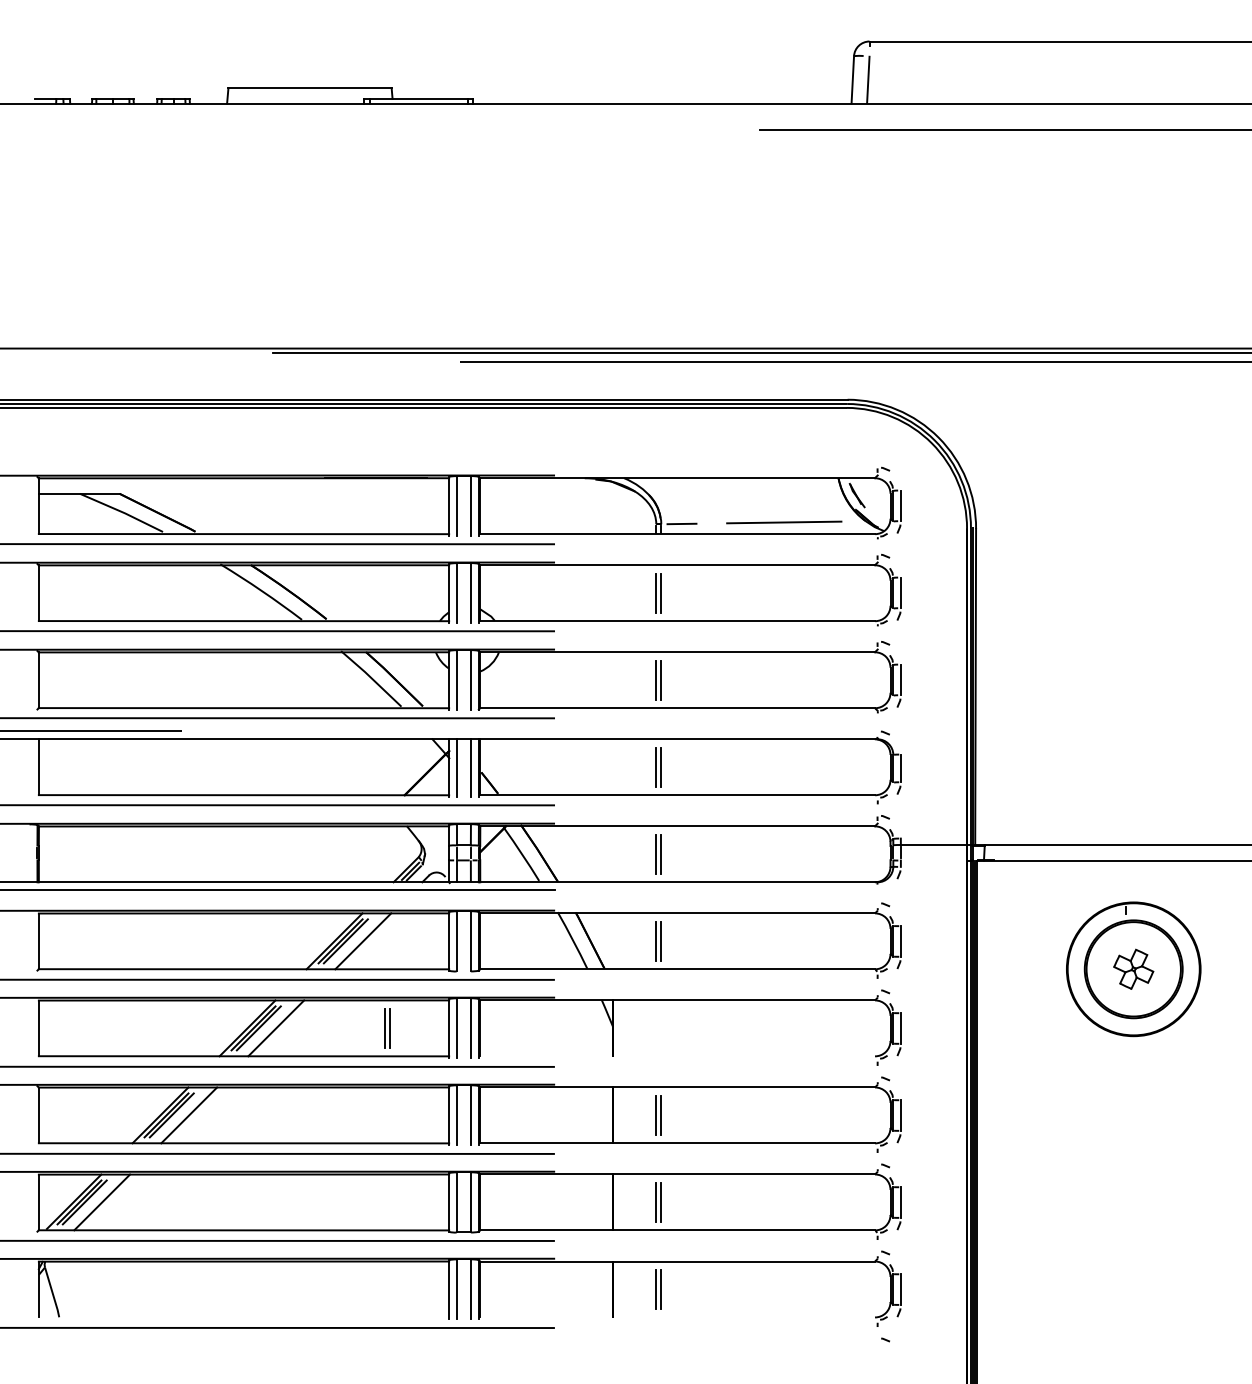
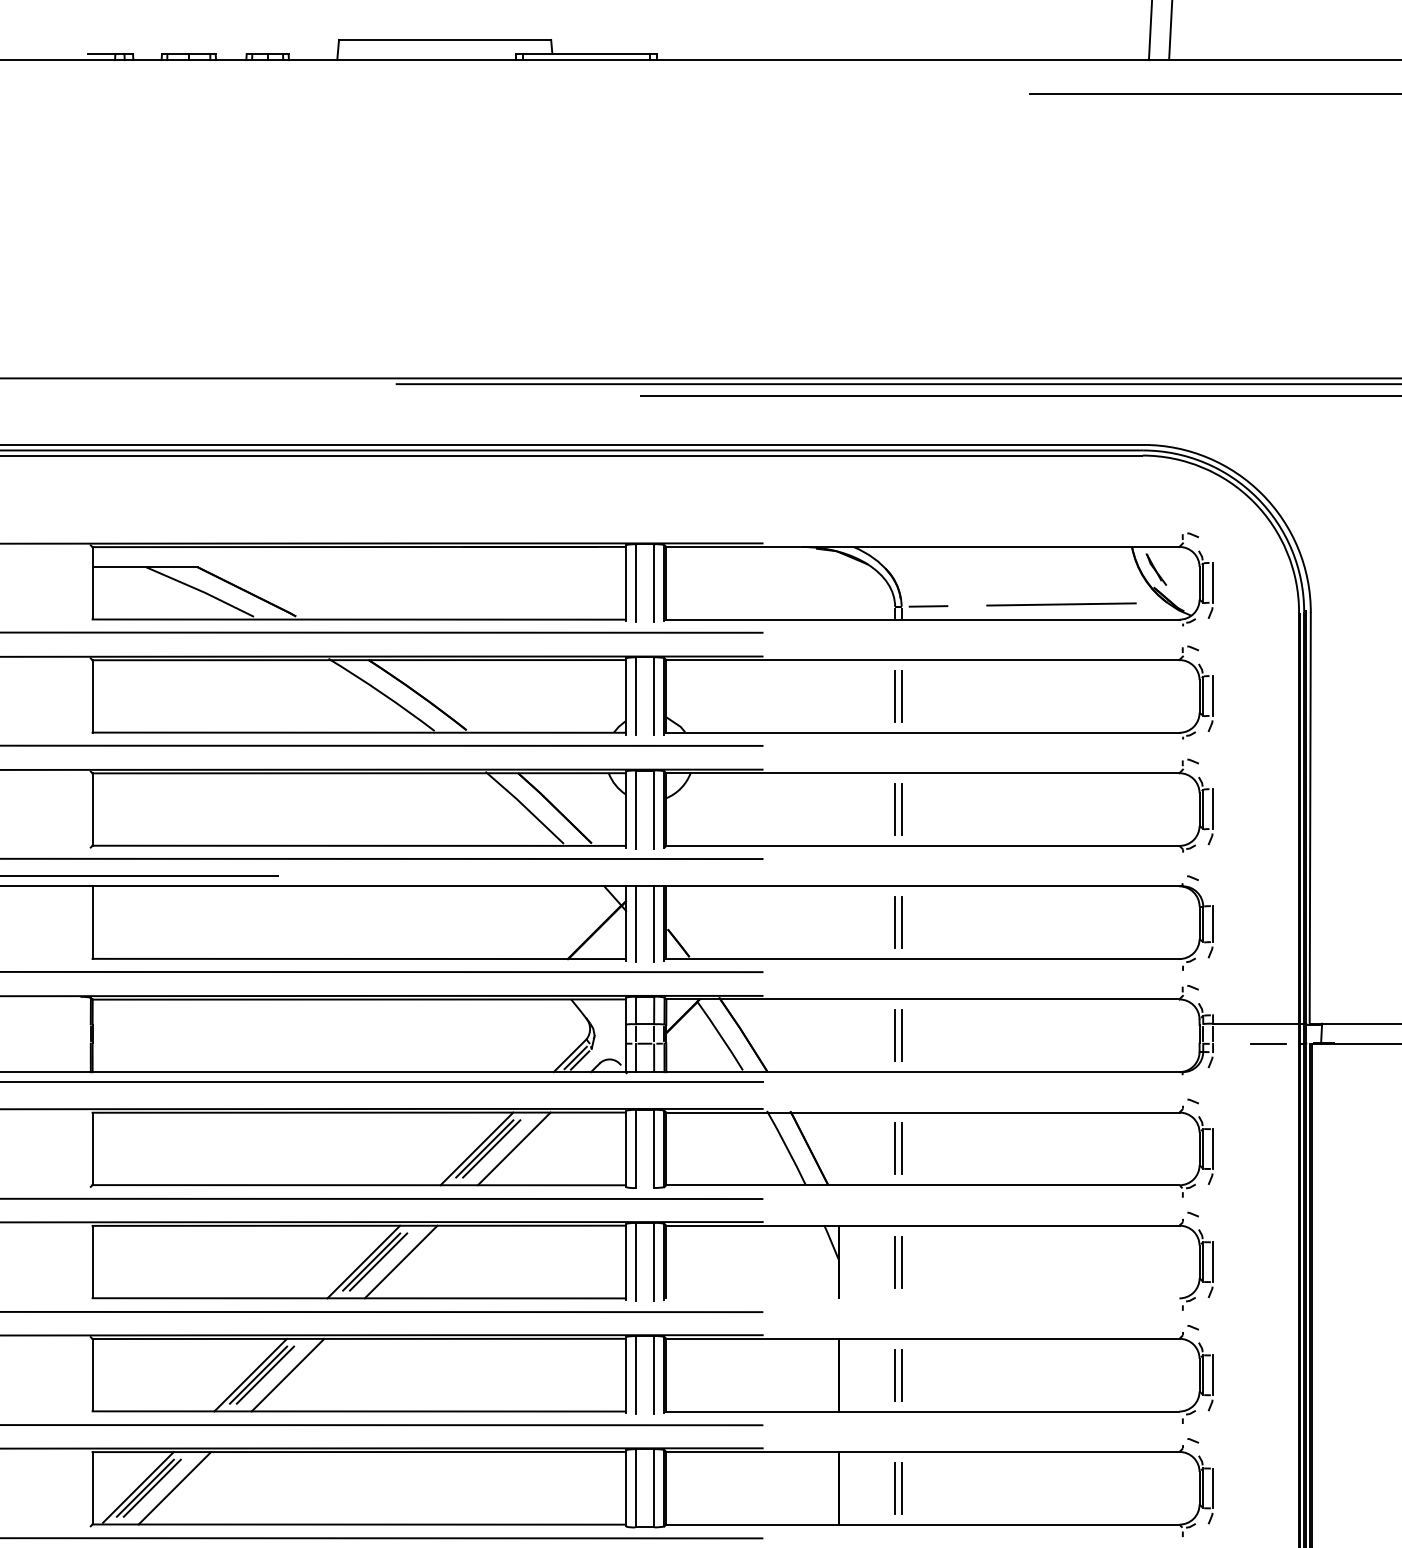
line: (943, 860) -> (1268, 1043), added
part: (387, 1028) -> (898, 1262), moved

